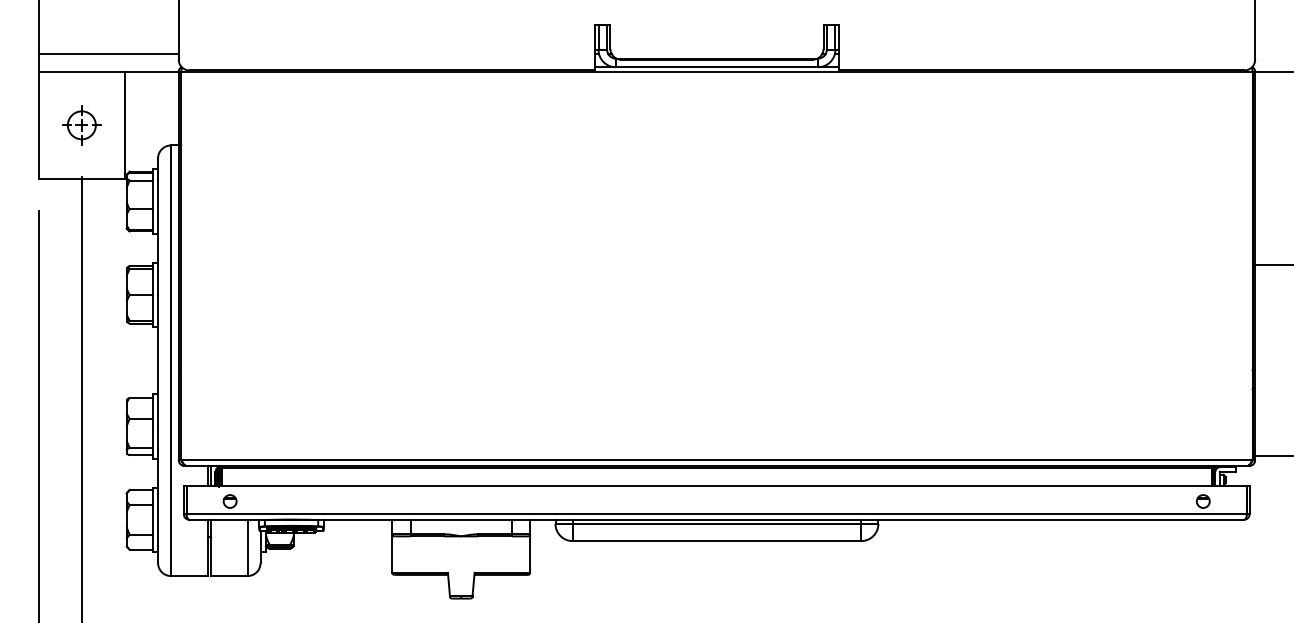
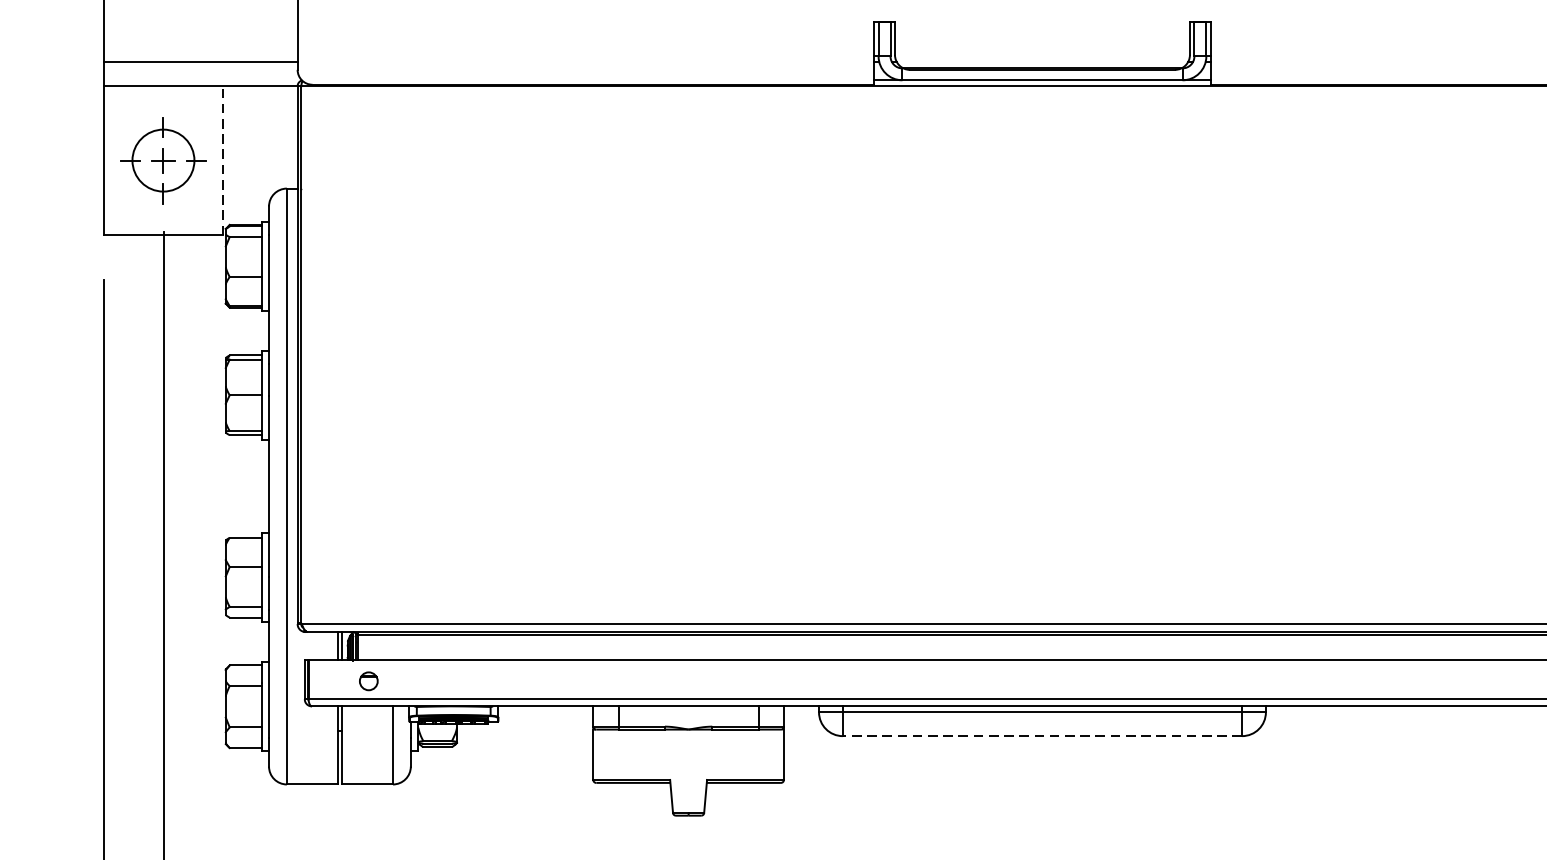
part: (81, 125) -> (163, 160), size x1.6
line: (124, 125) -> (222, 160), solid -> dashed
line: (716, 541) -> (1041, 736), solid -> dashed

